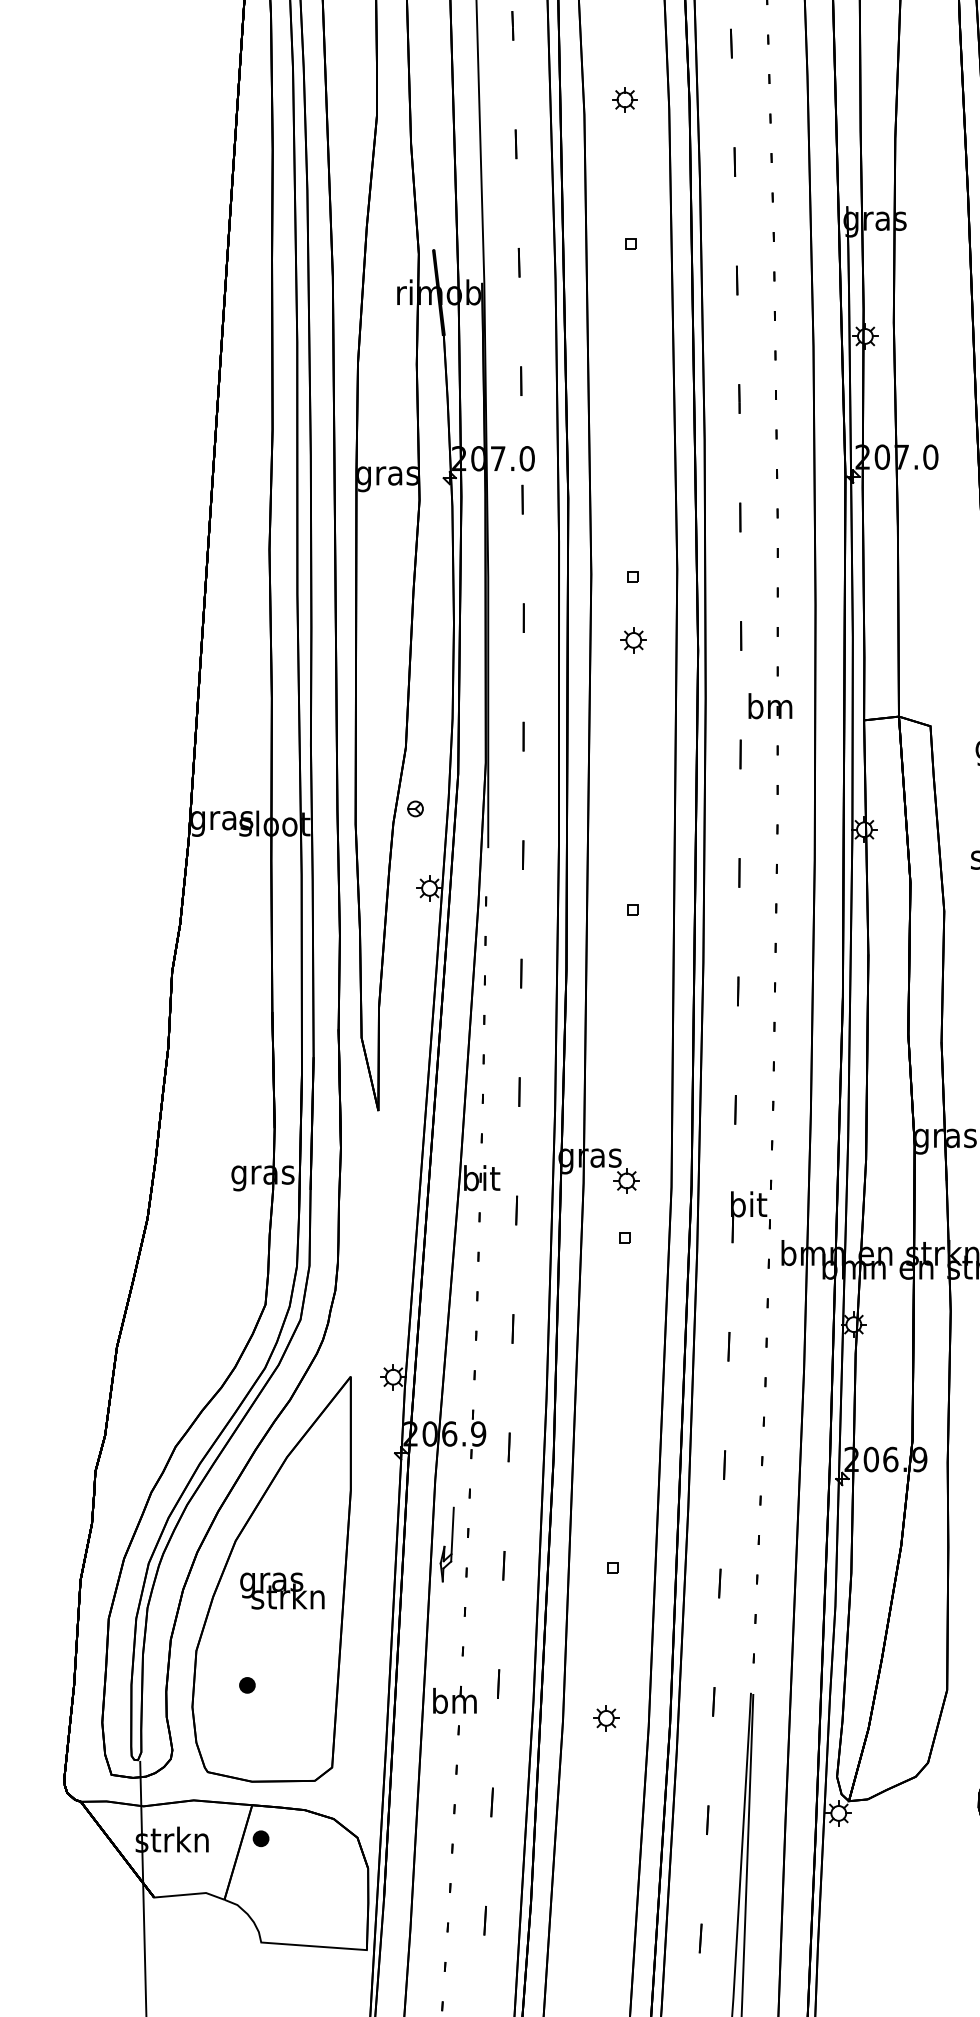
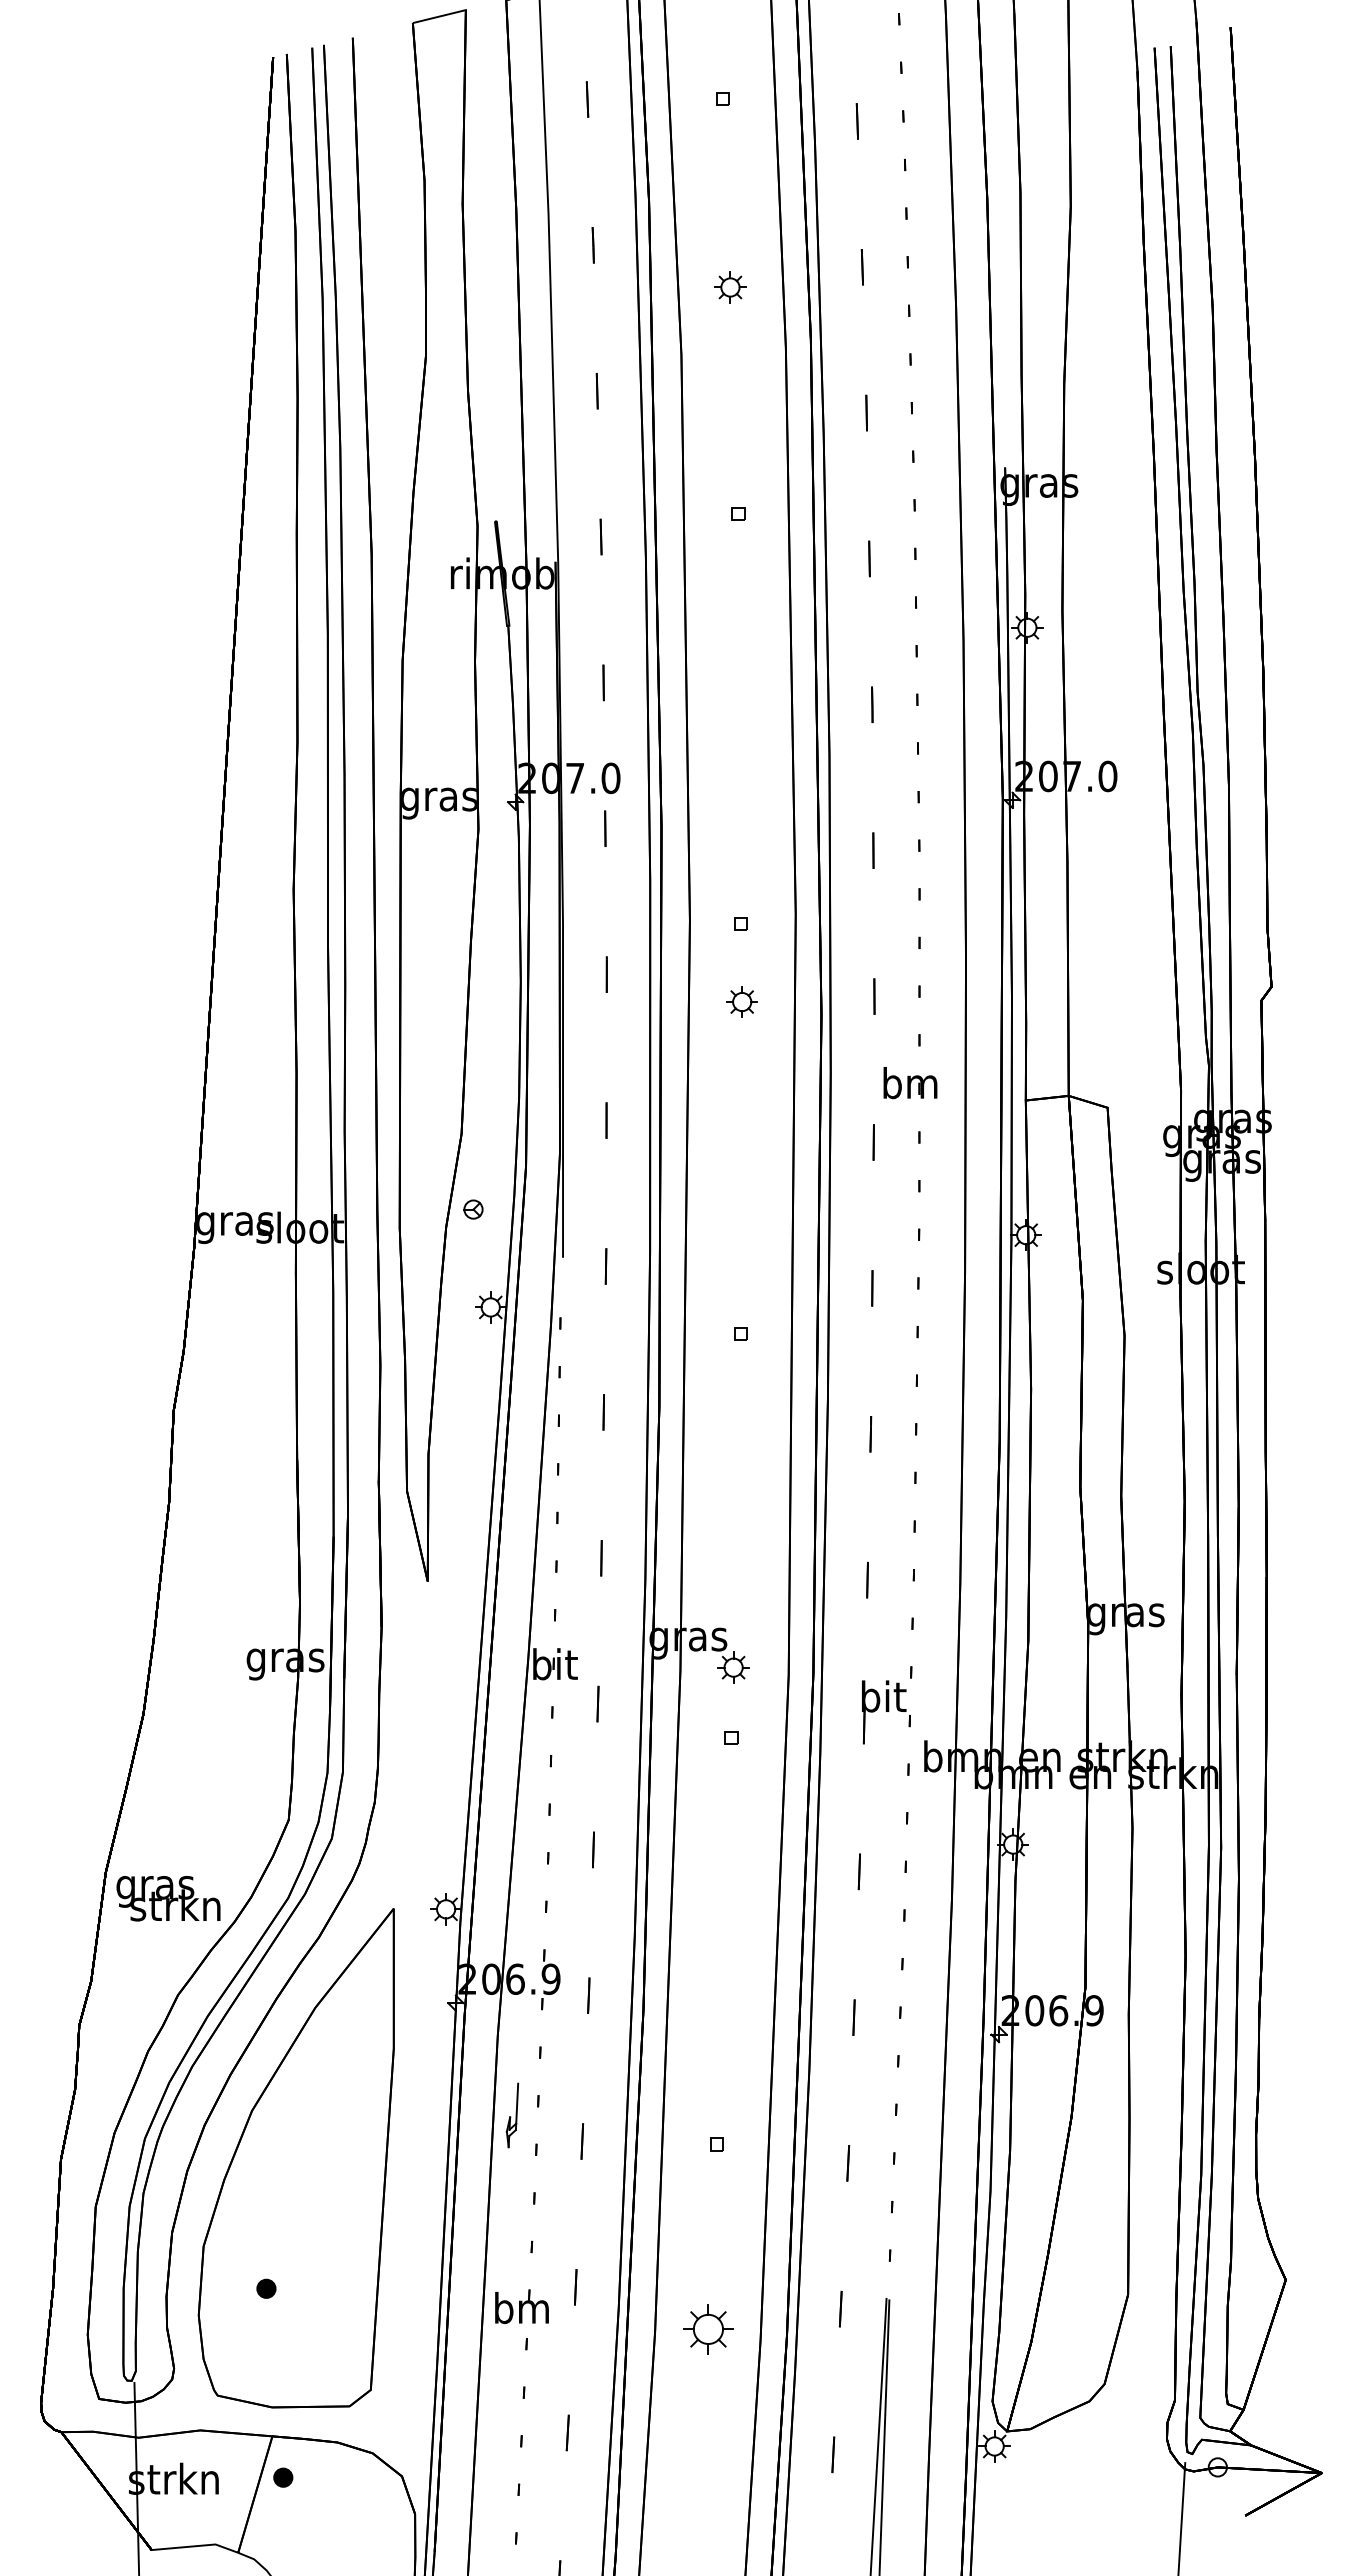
part: (625, 99) -> (730, 287), moved
part: (447, 1544) -> (512, 2115), size x0.7
text: (282, 1590) -> (168, 1898), moved
part: (606, 1718) -> (708, 2329), size x1.6

